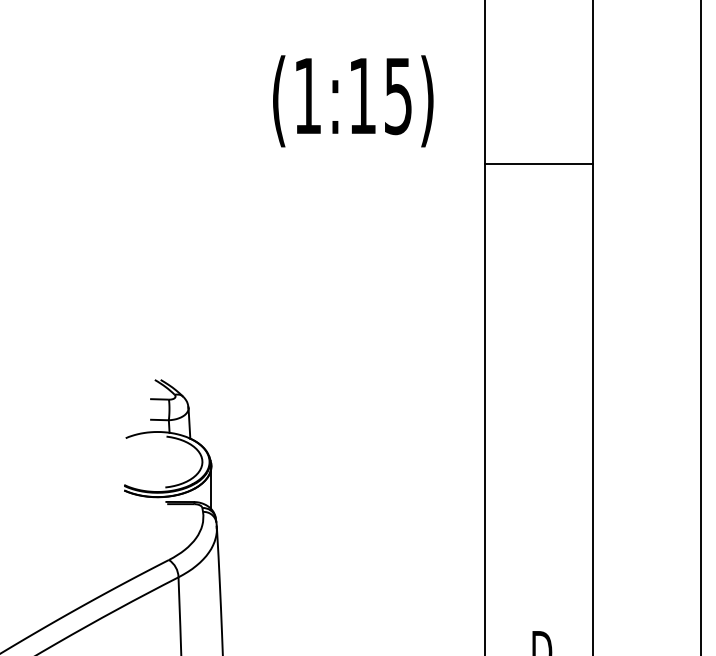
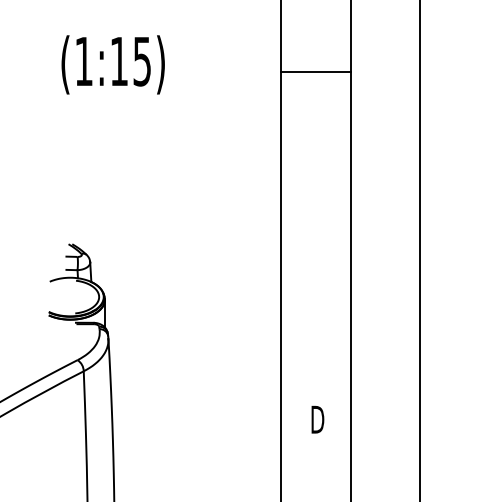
text: (352, 100) -> (112, 64), moved
line: (538, 164) -> (315, 72), moved

